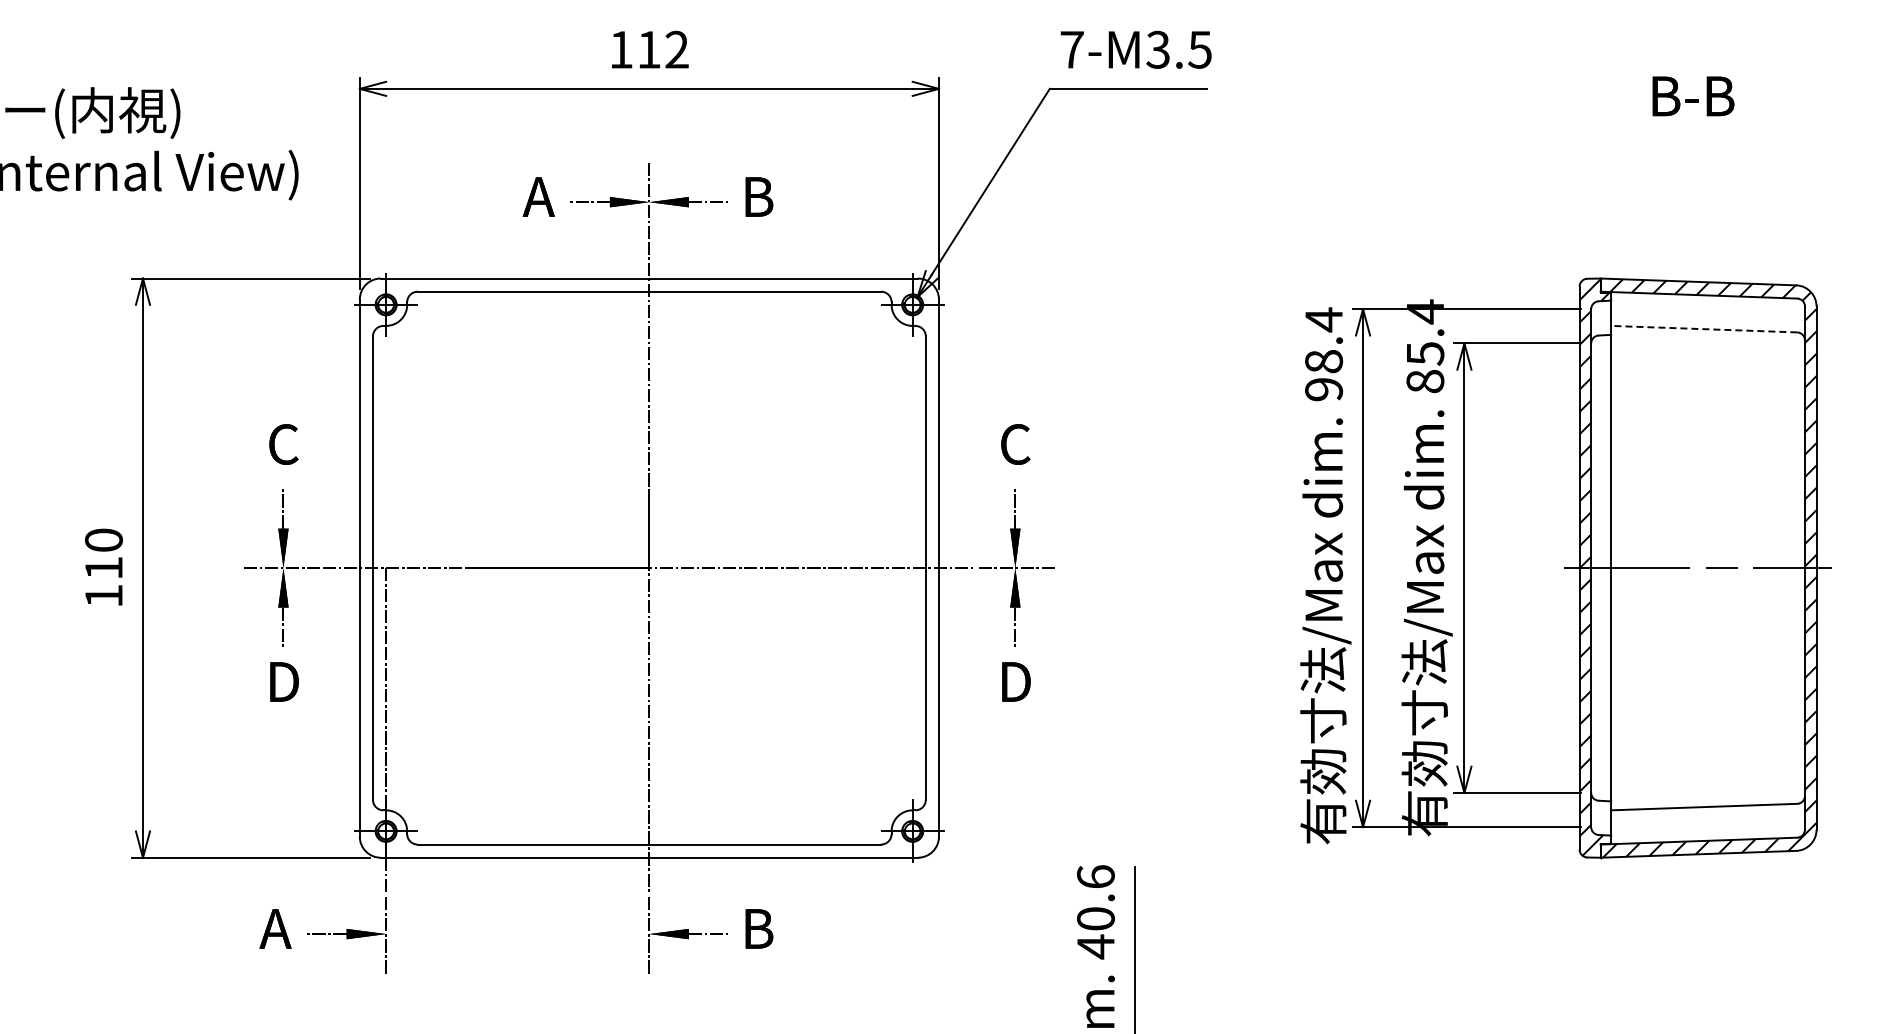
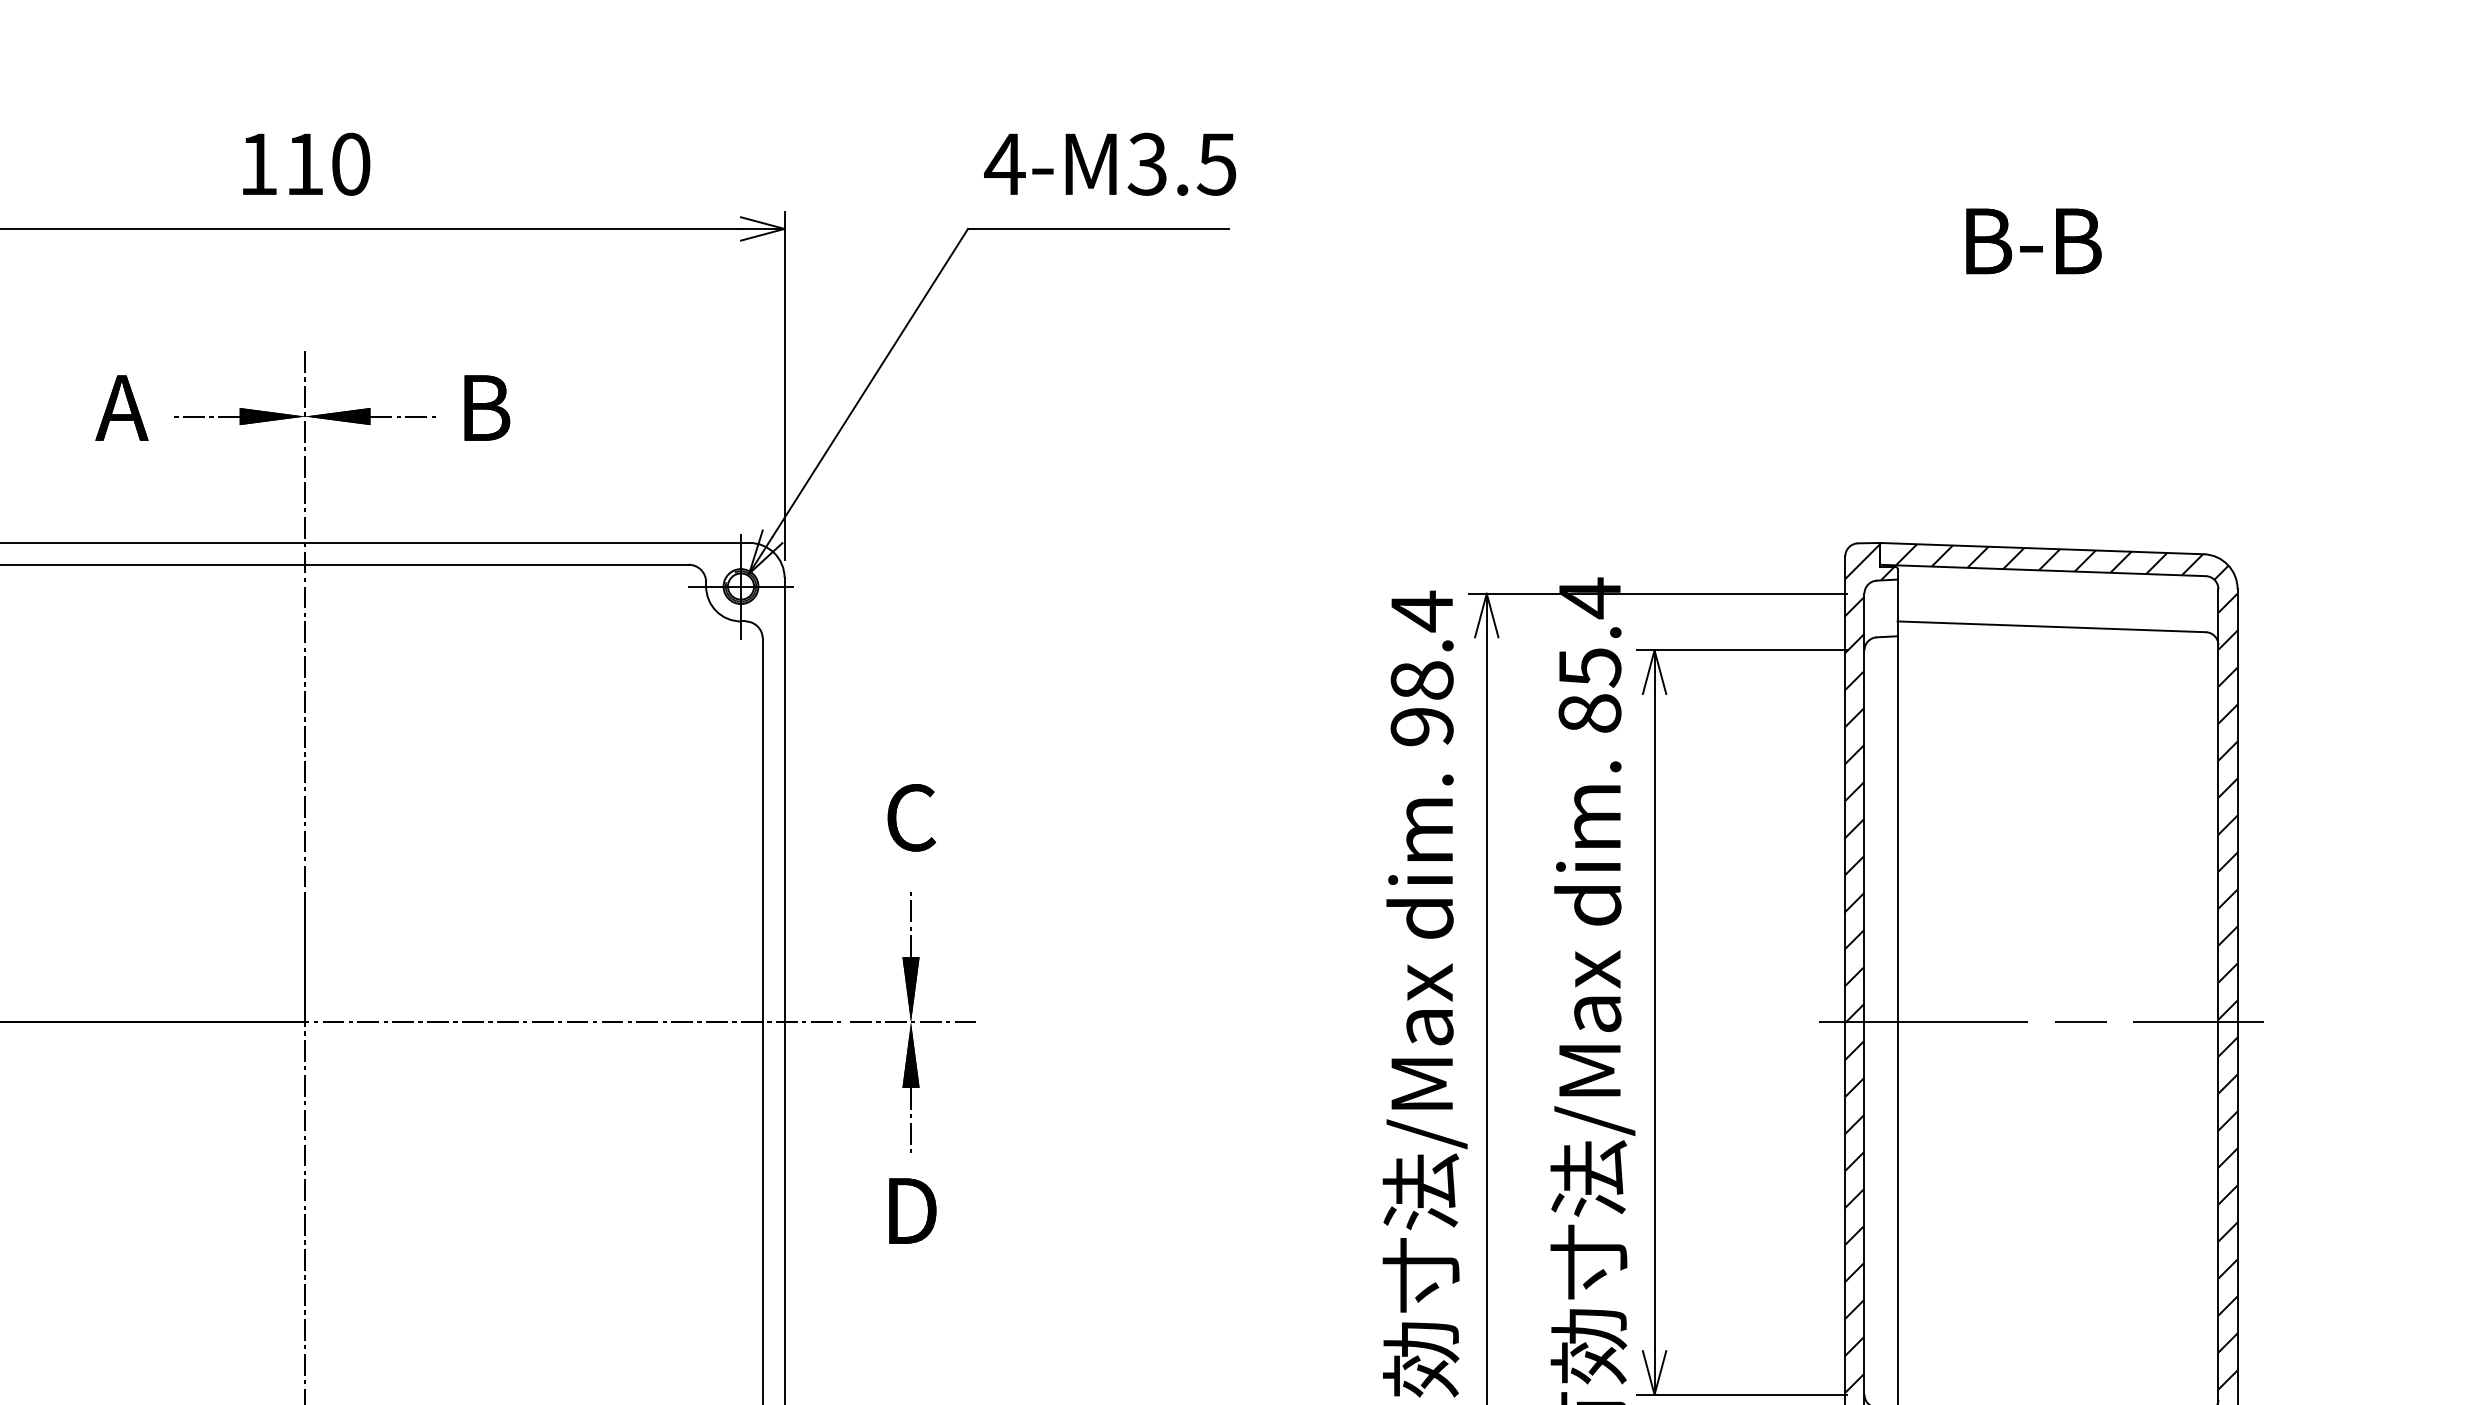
text: (676, 49) -> (349, 163), 112 -> 110
text: (1071, 49) -> (1003, 163), 7-M3.5 -> 4-M3.5
line: (1703, 329) -> (2050, 627), dashed -> solid

